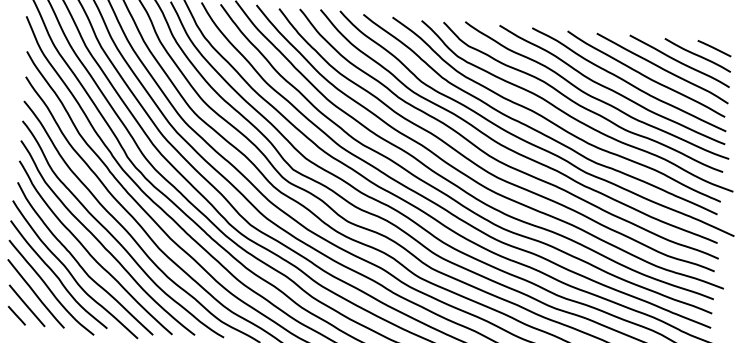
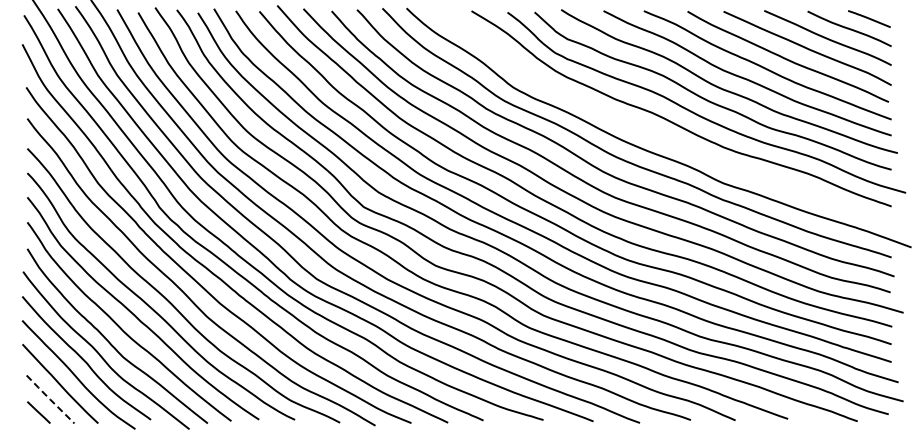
curve: (531, 127) -> (652, 132), removed
line: (27, 305) -> (50, 399), solid -> dashed

